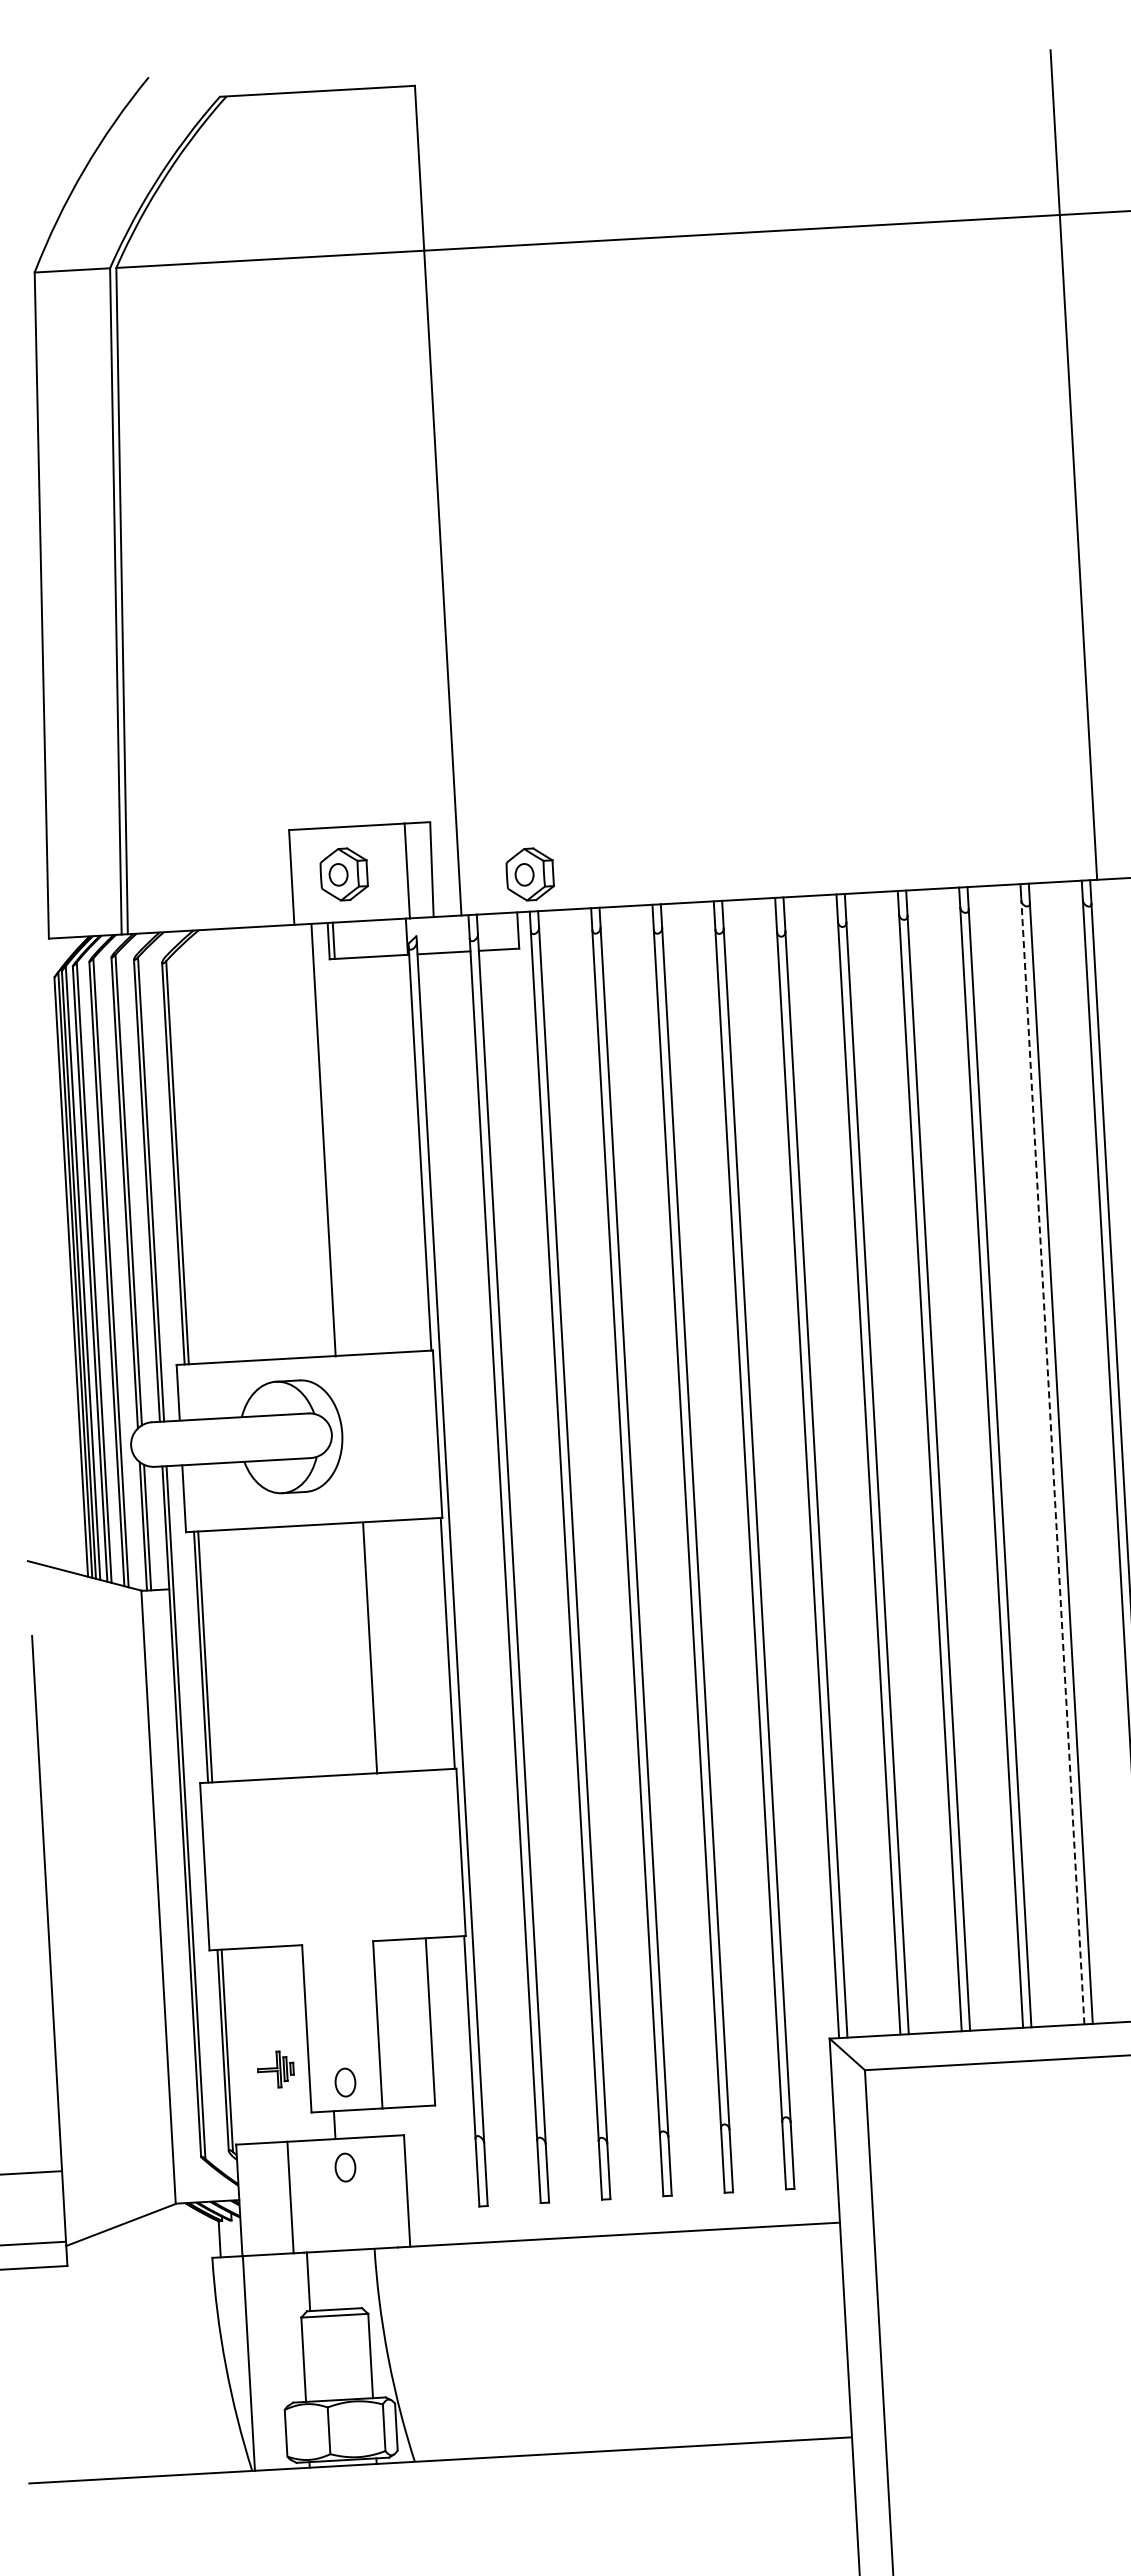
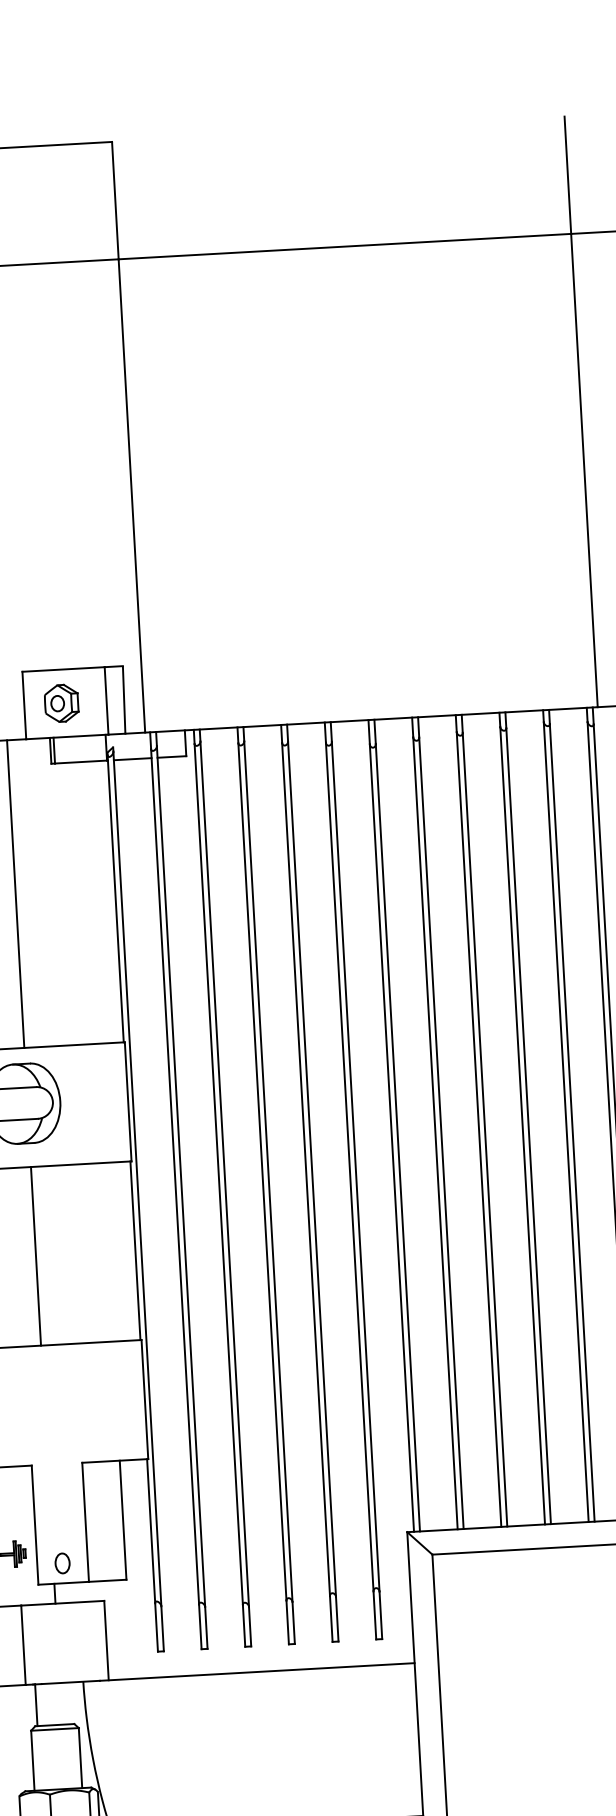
part: (529, 874) -> (193, 703), removed
line: (323, 1140) -> (15, 894), moved
line: (1052, 1462) -> (565, 1122), dashed -> solid
line: (370, 1647) -> (36, 1255), moved
part: (345, 2167) -> (62, 1623), removed

